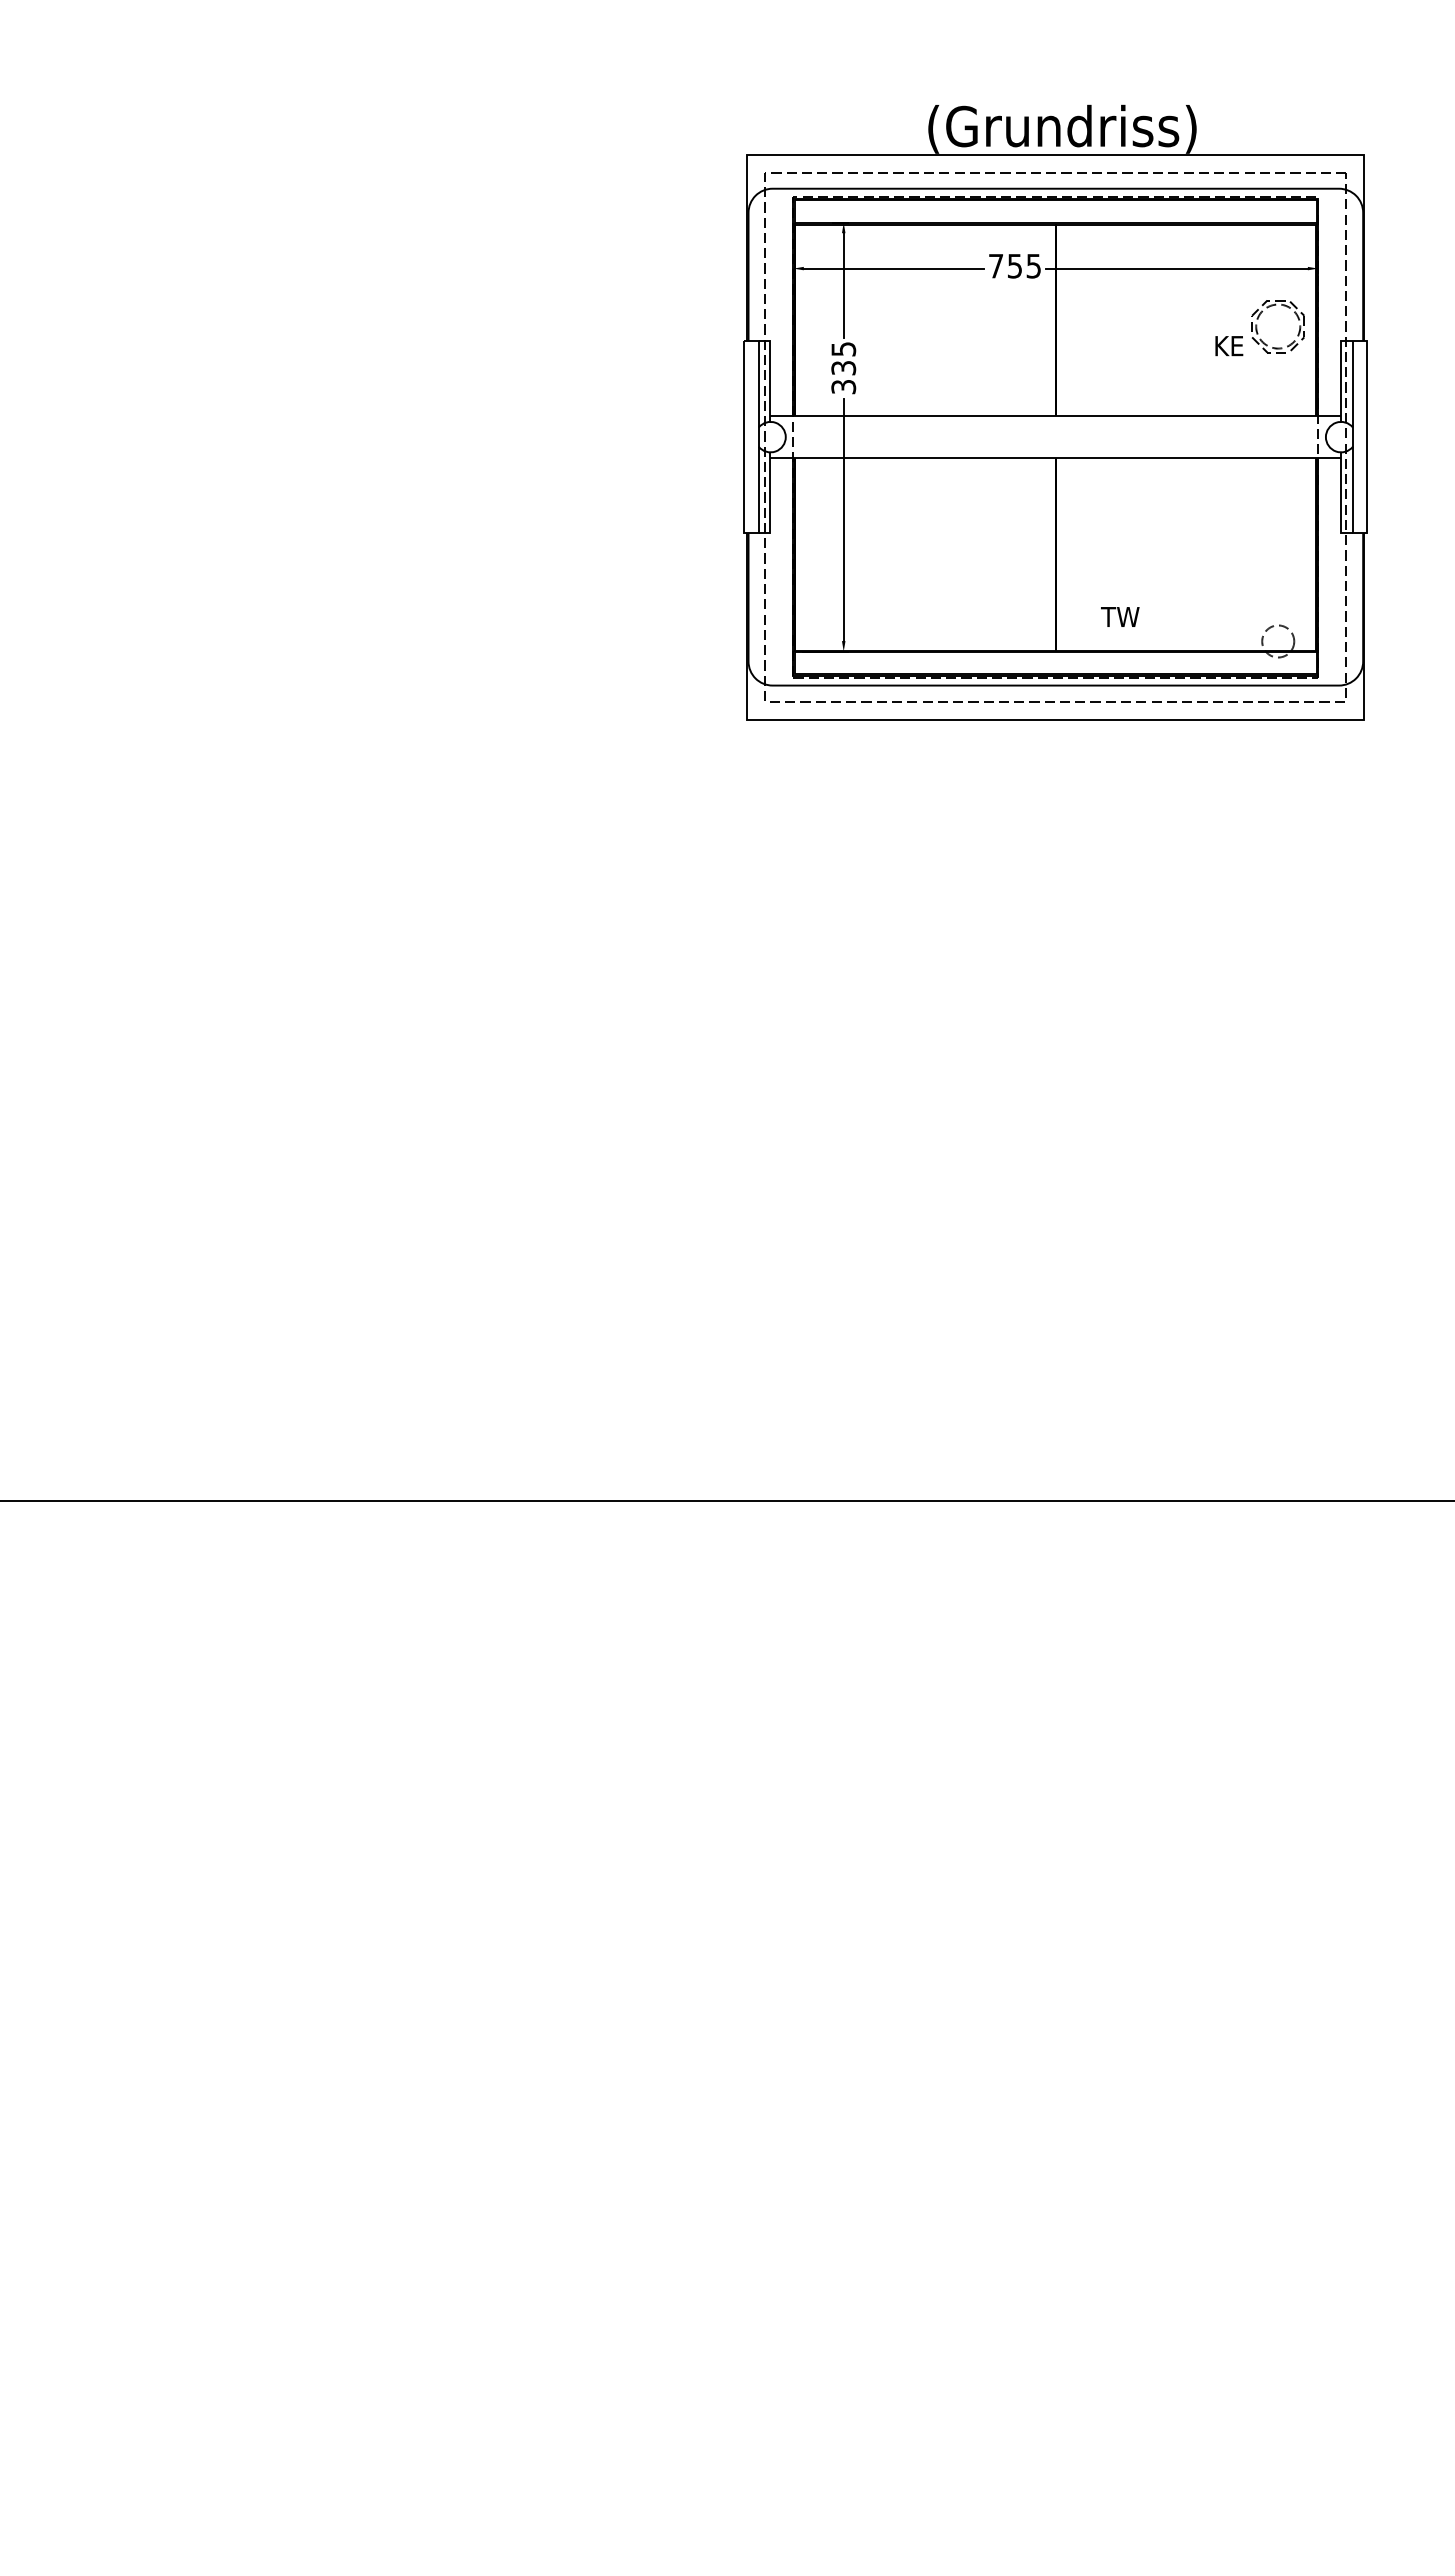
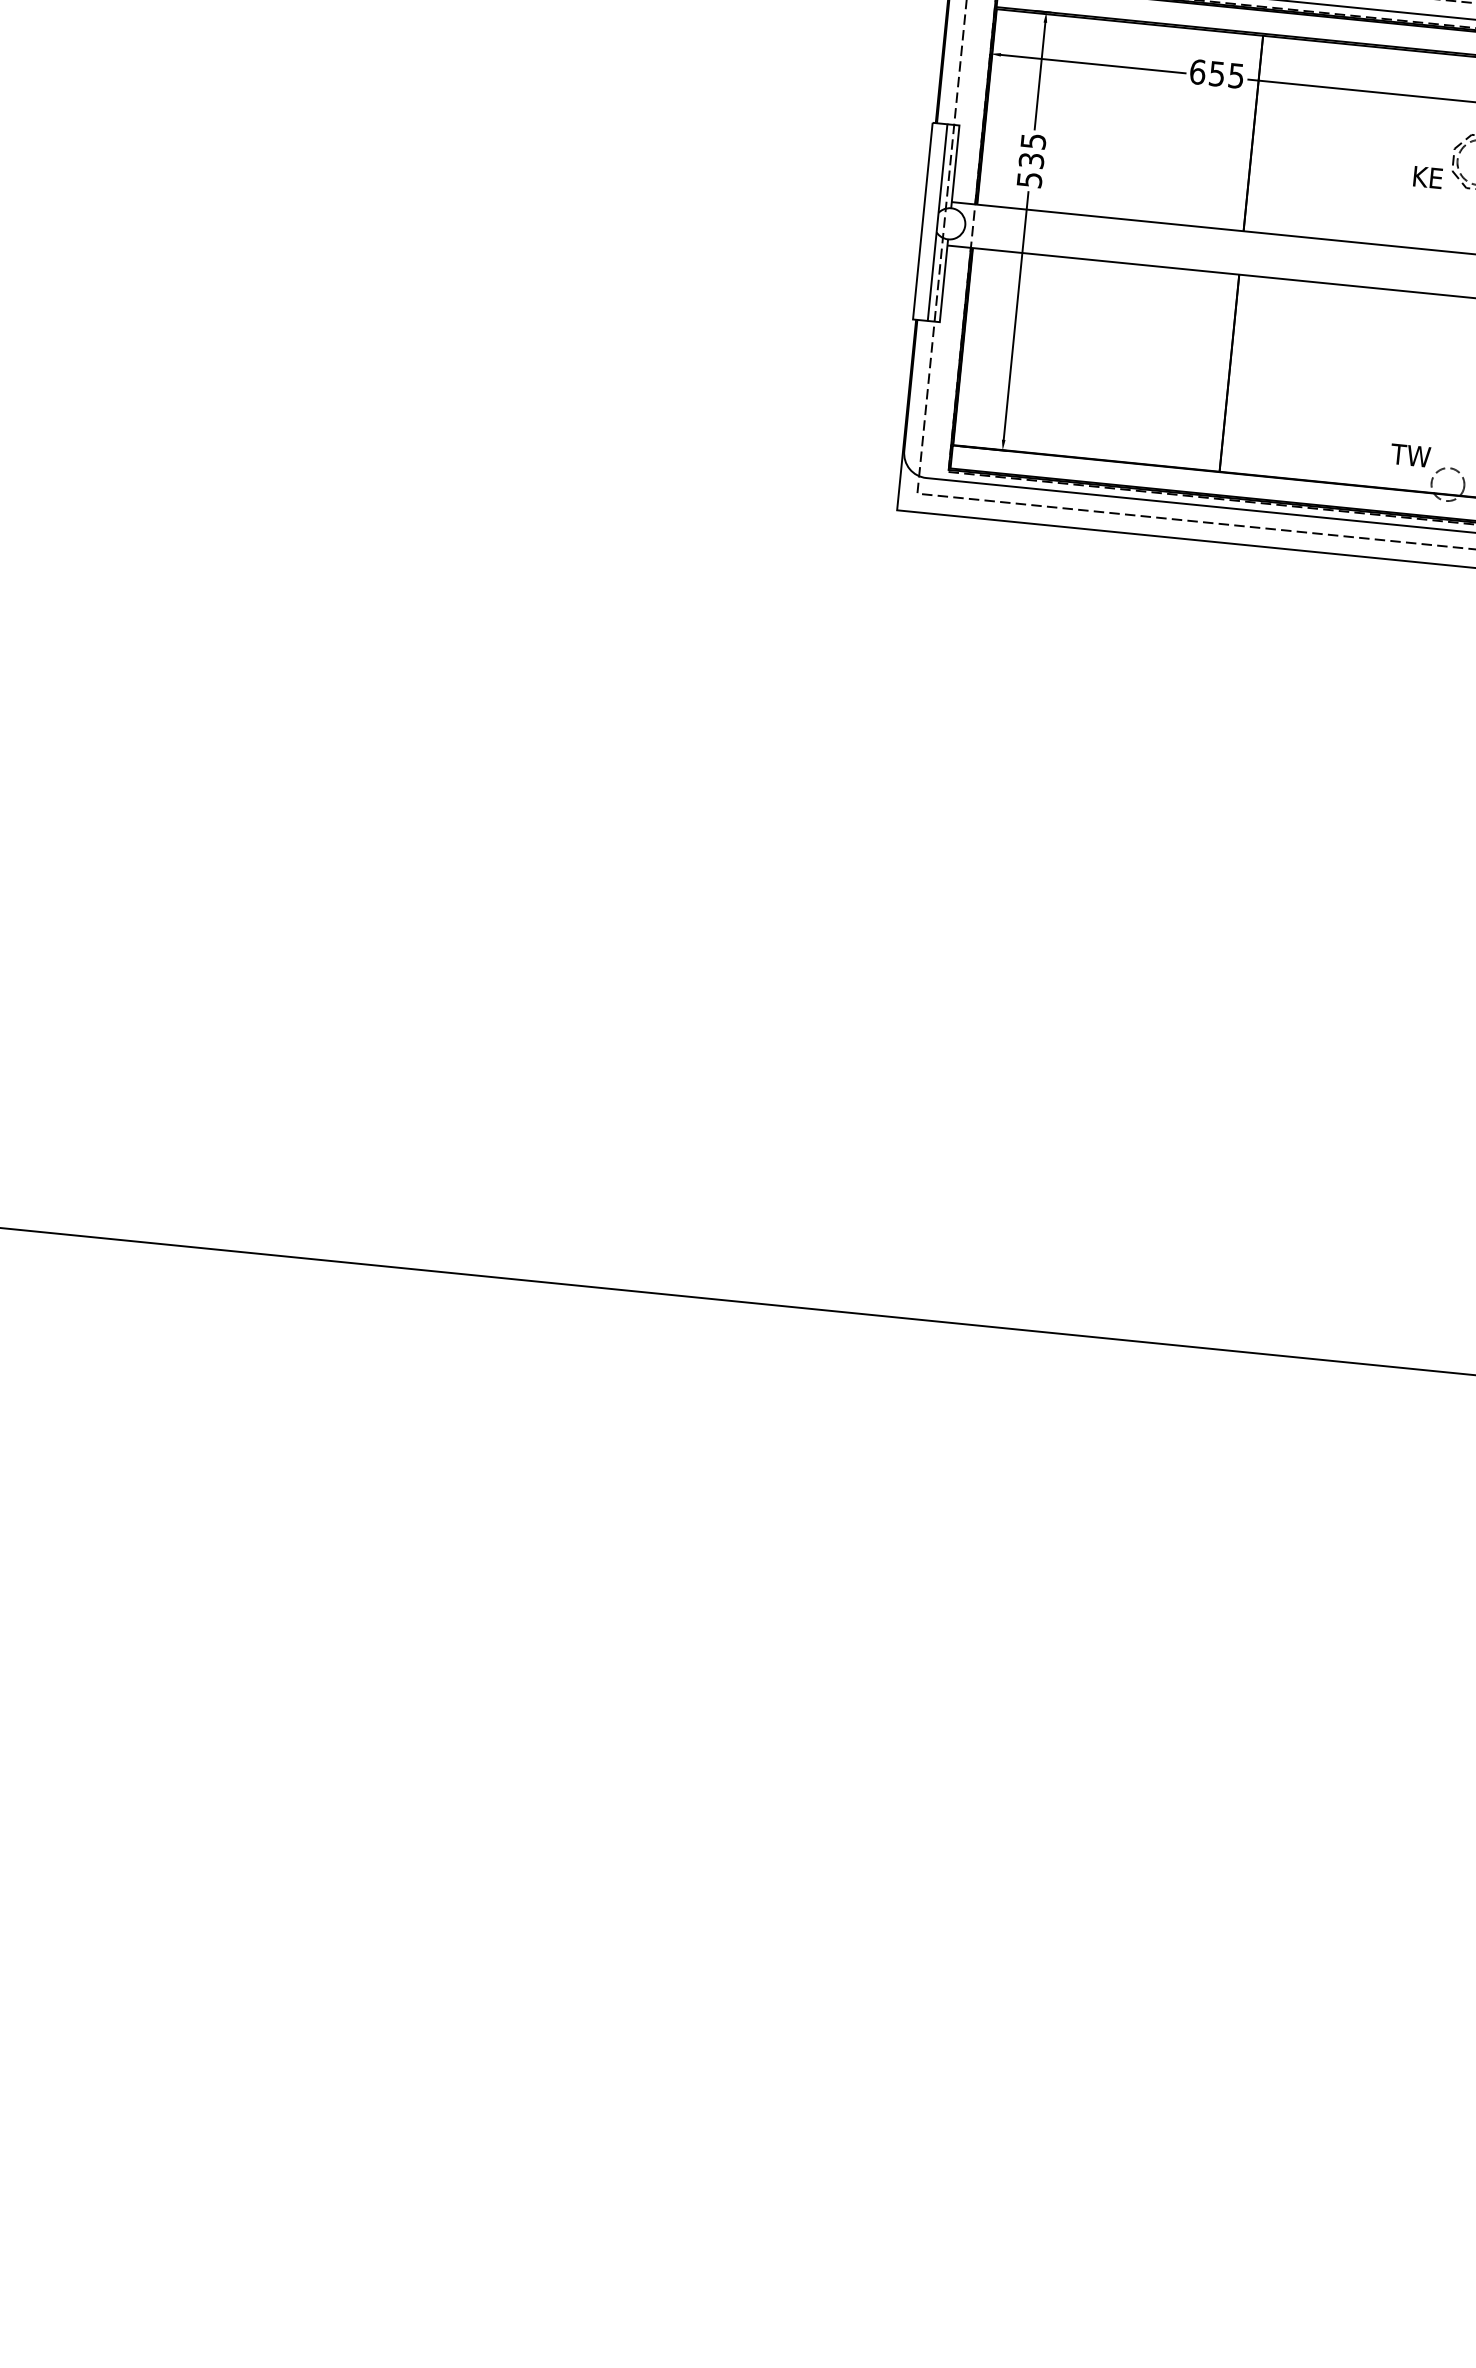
text: (995, 265) -> (1197, 71), 755 -> 655
text: (843, 386) -> (1029, 179), 335 -> 535
text: (1120, 616) -> (1410, 455), moved

